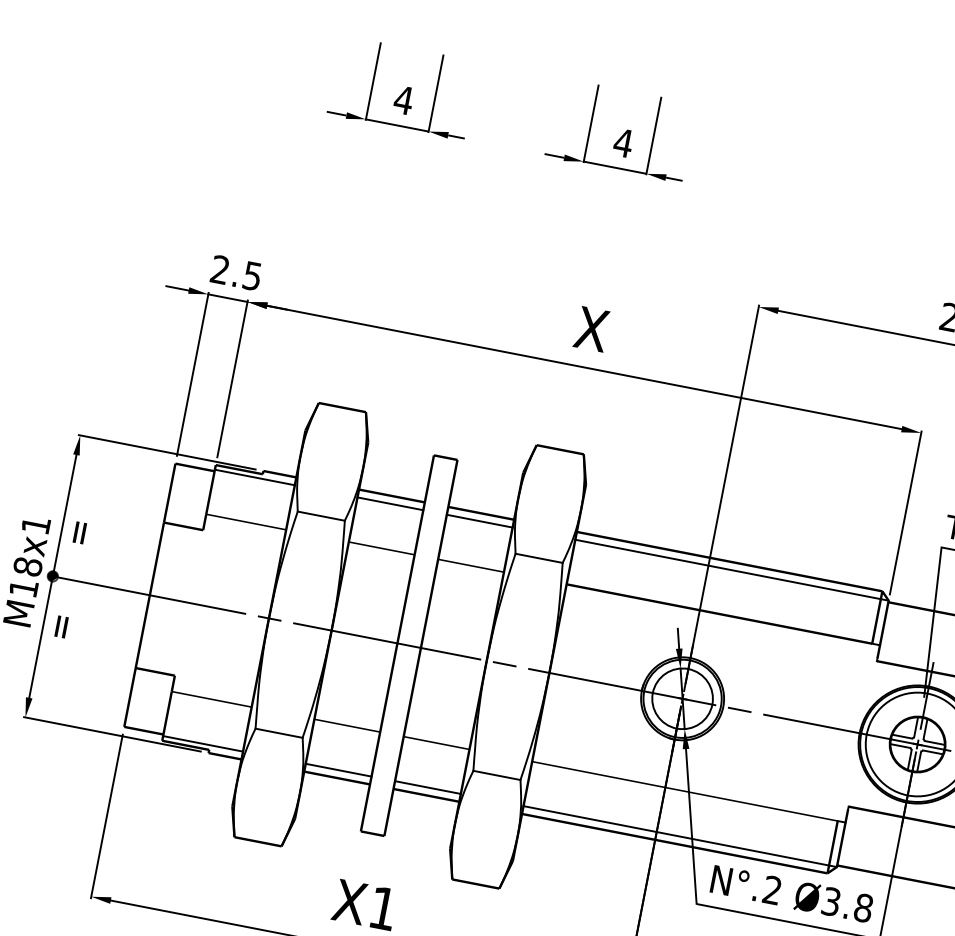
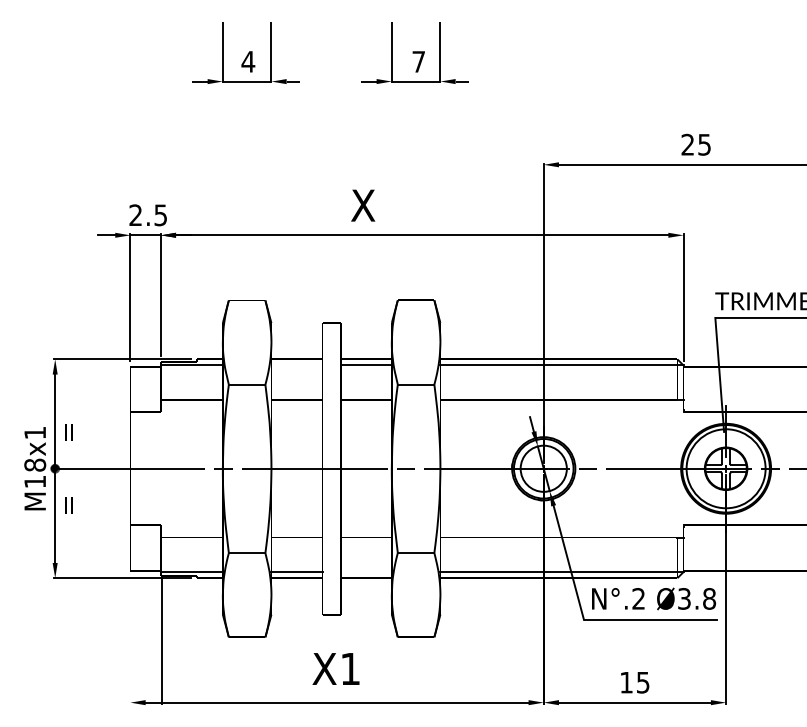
text: (623, 142) -> (418, 61), 4 -> 7
text: (592, 329) -> (363, 205), moved
line: (389, 503) -> (296, 365), removed
line: (426, 787) -> (365, 572), removed
line: (107, 815) -> (162, 639), moved

